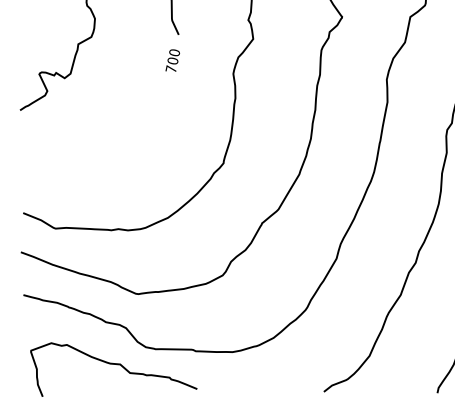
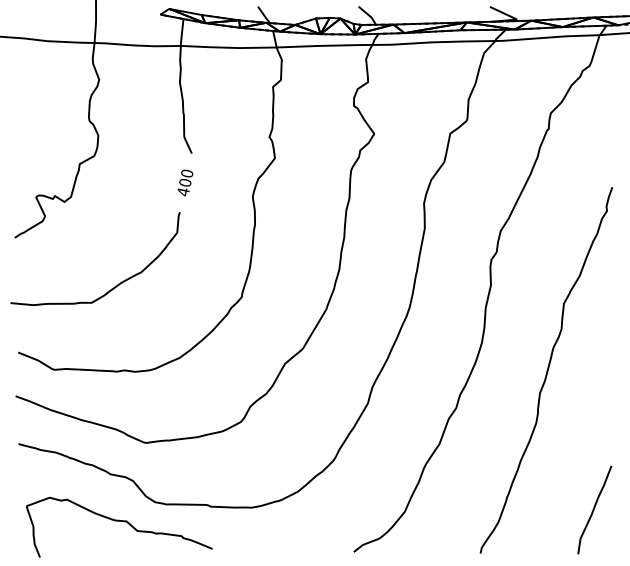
text: (171, 68) -> (183, 191), 700 -> 400
curve: (110, 153) -> (115, 285), added

